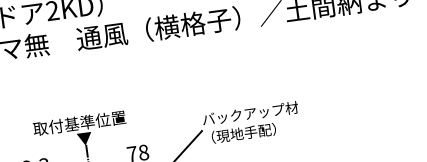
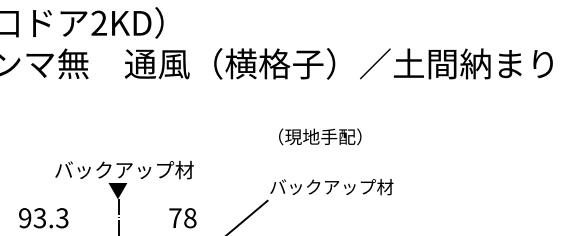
text: (86, 121) -> (123, 169), 取付基準位置 -> バックアップ材
text: (244, 132) -> (320, 136), moved

